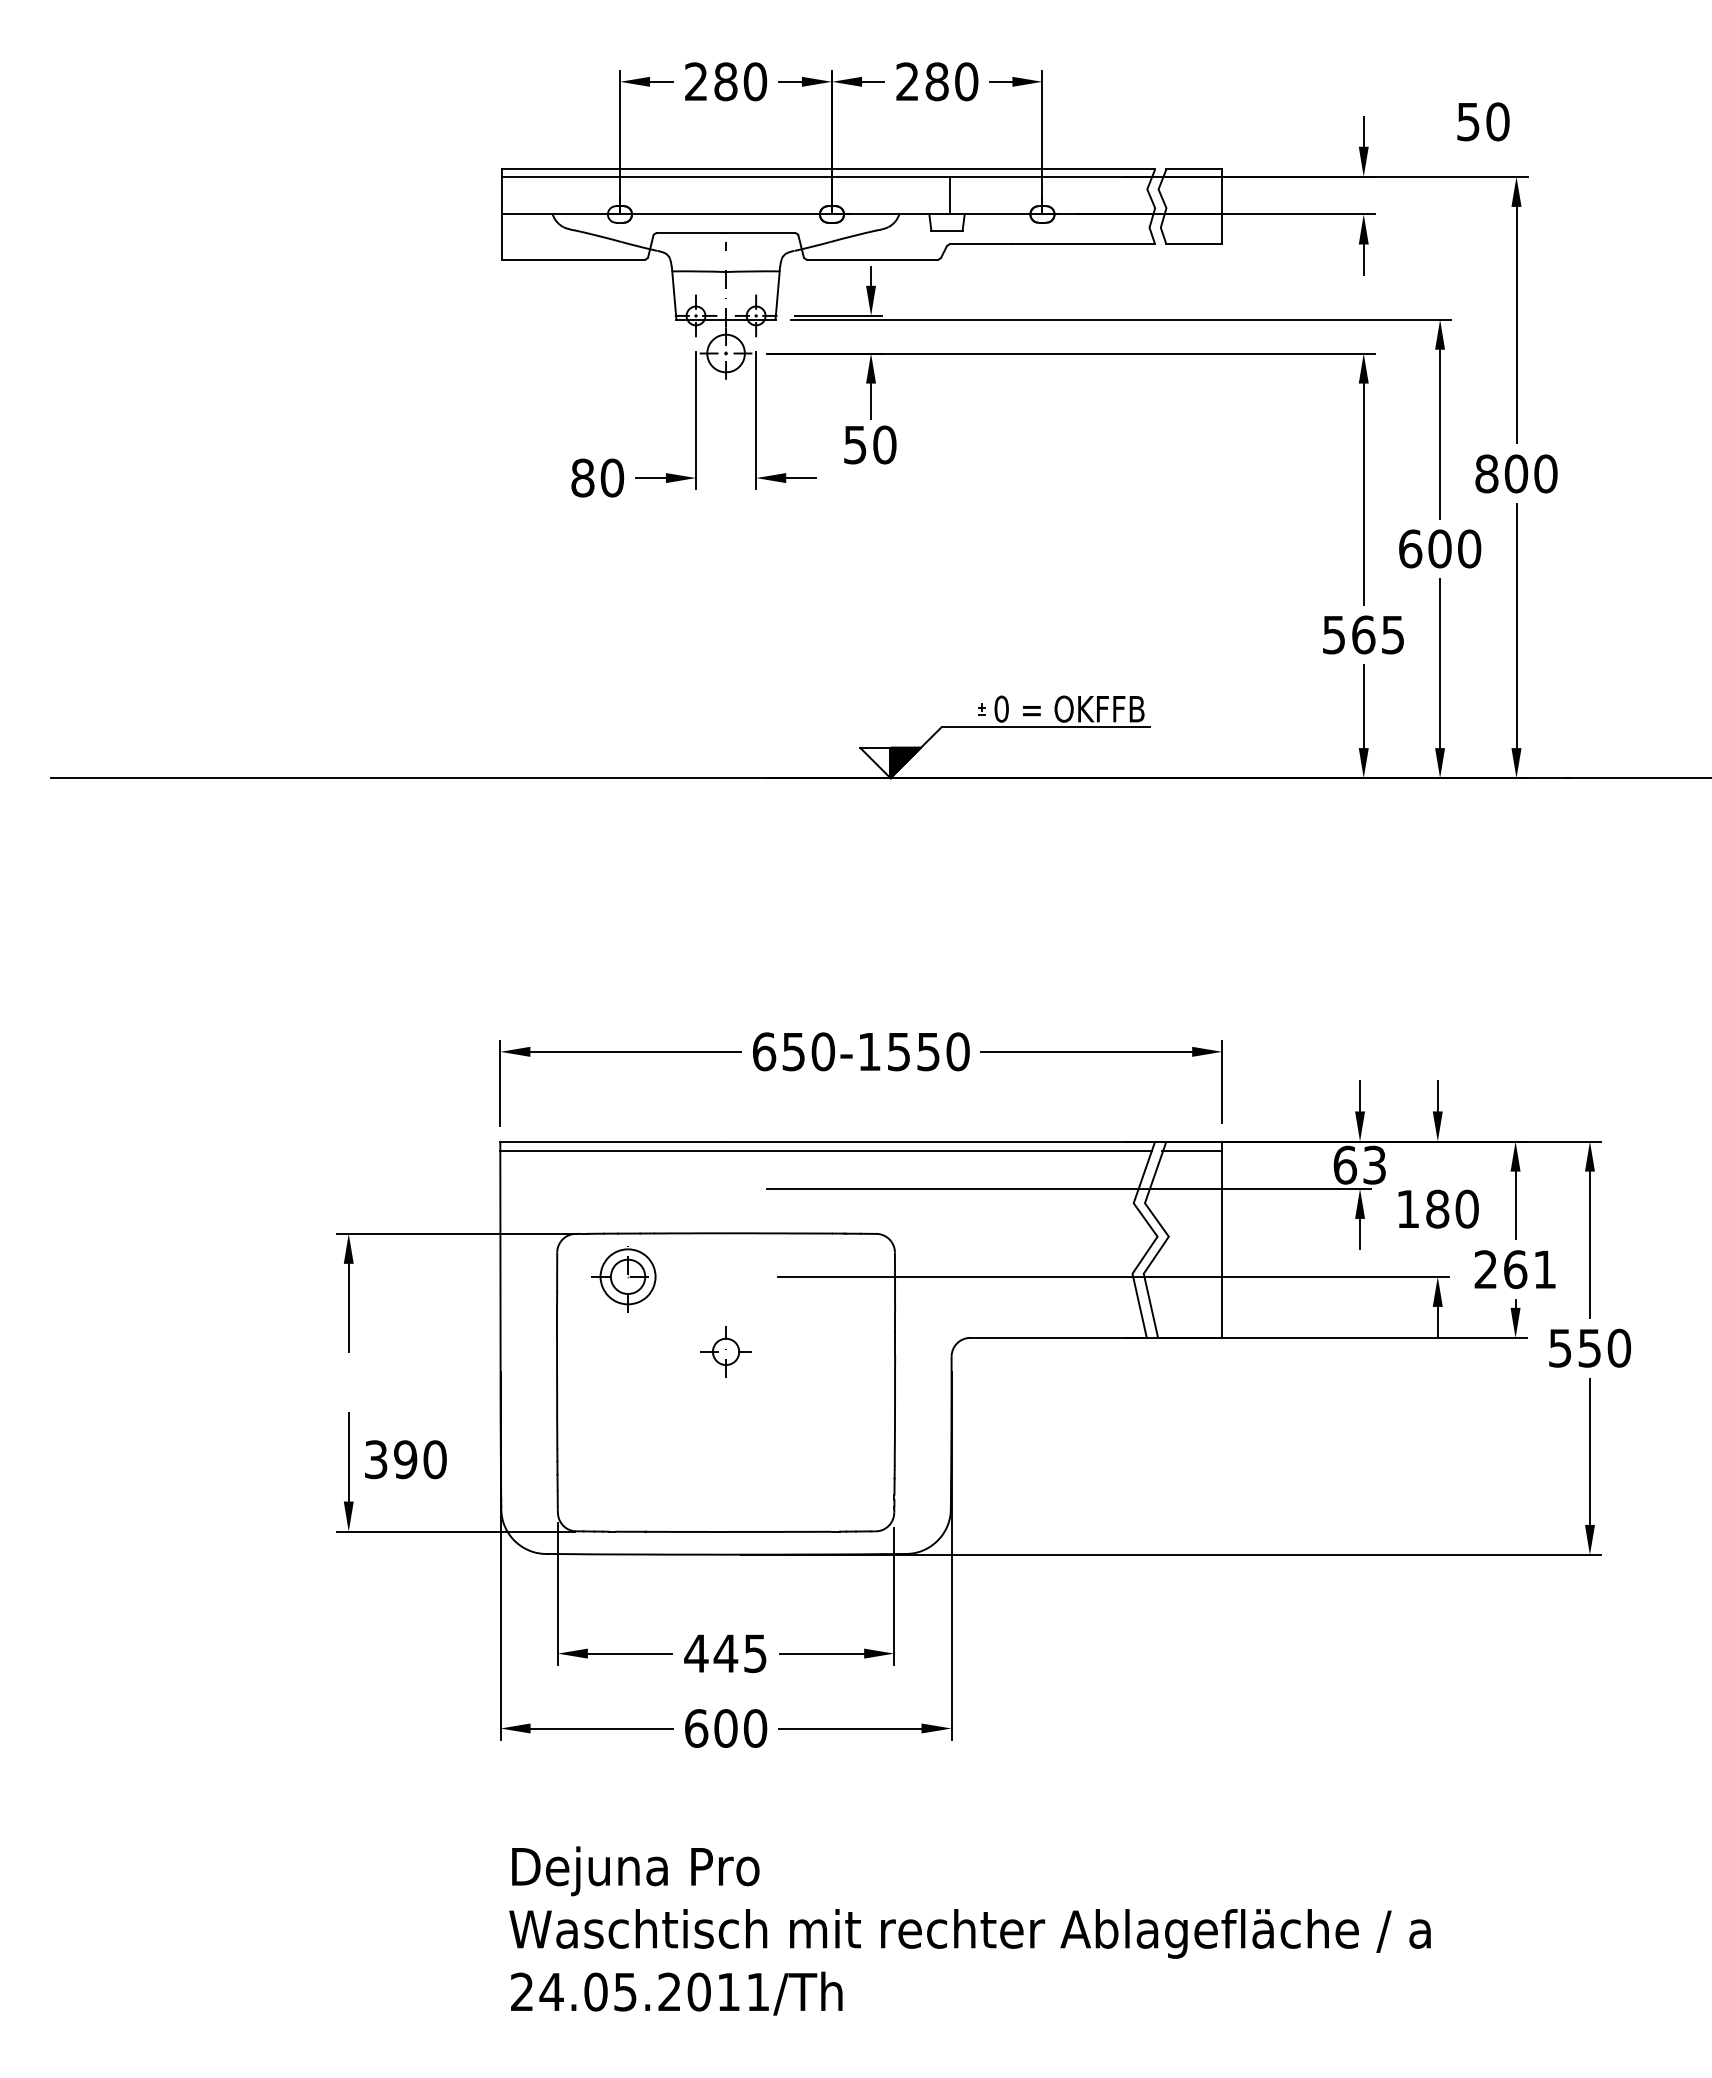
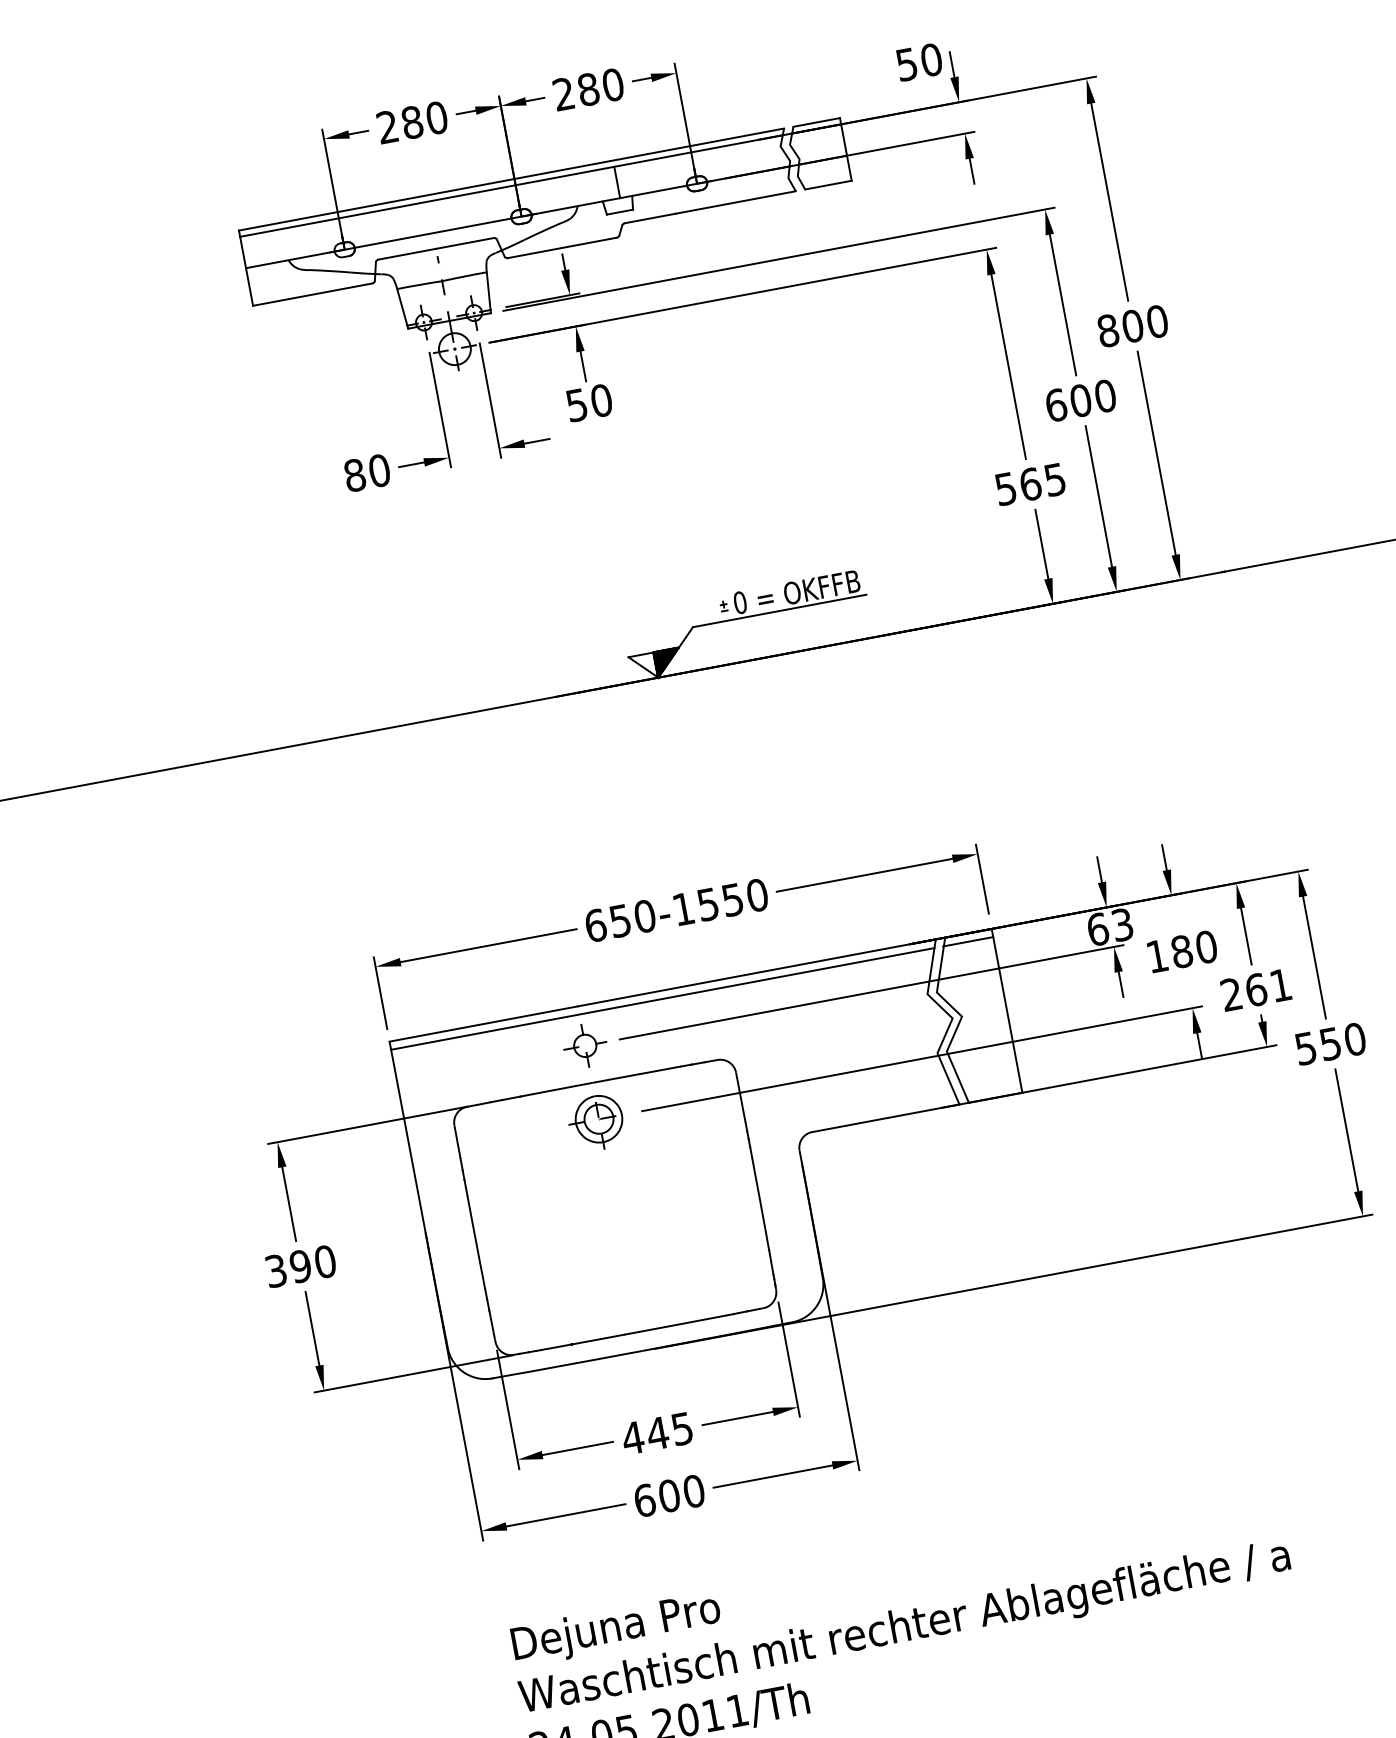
text: (1483, 121) -> (919, 61), moved
part: (623, 1279) -> (595, 1122), moved
part: (725, 1351) -> (584, 1045), moved
text: (405, 1459) -> (300, 1266), moved

